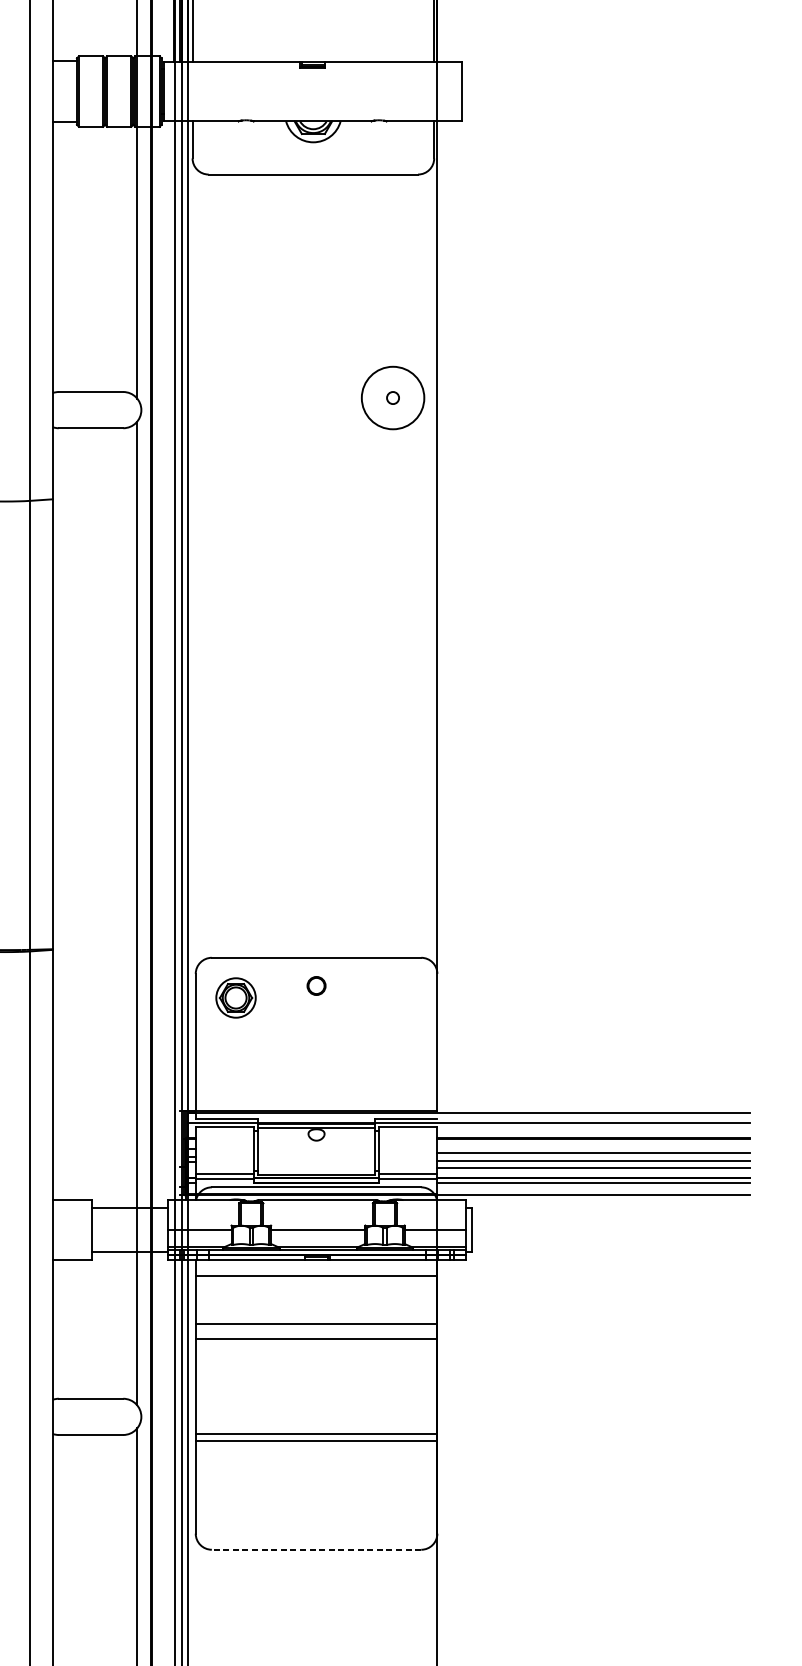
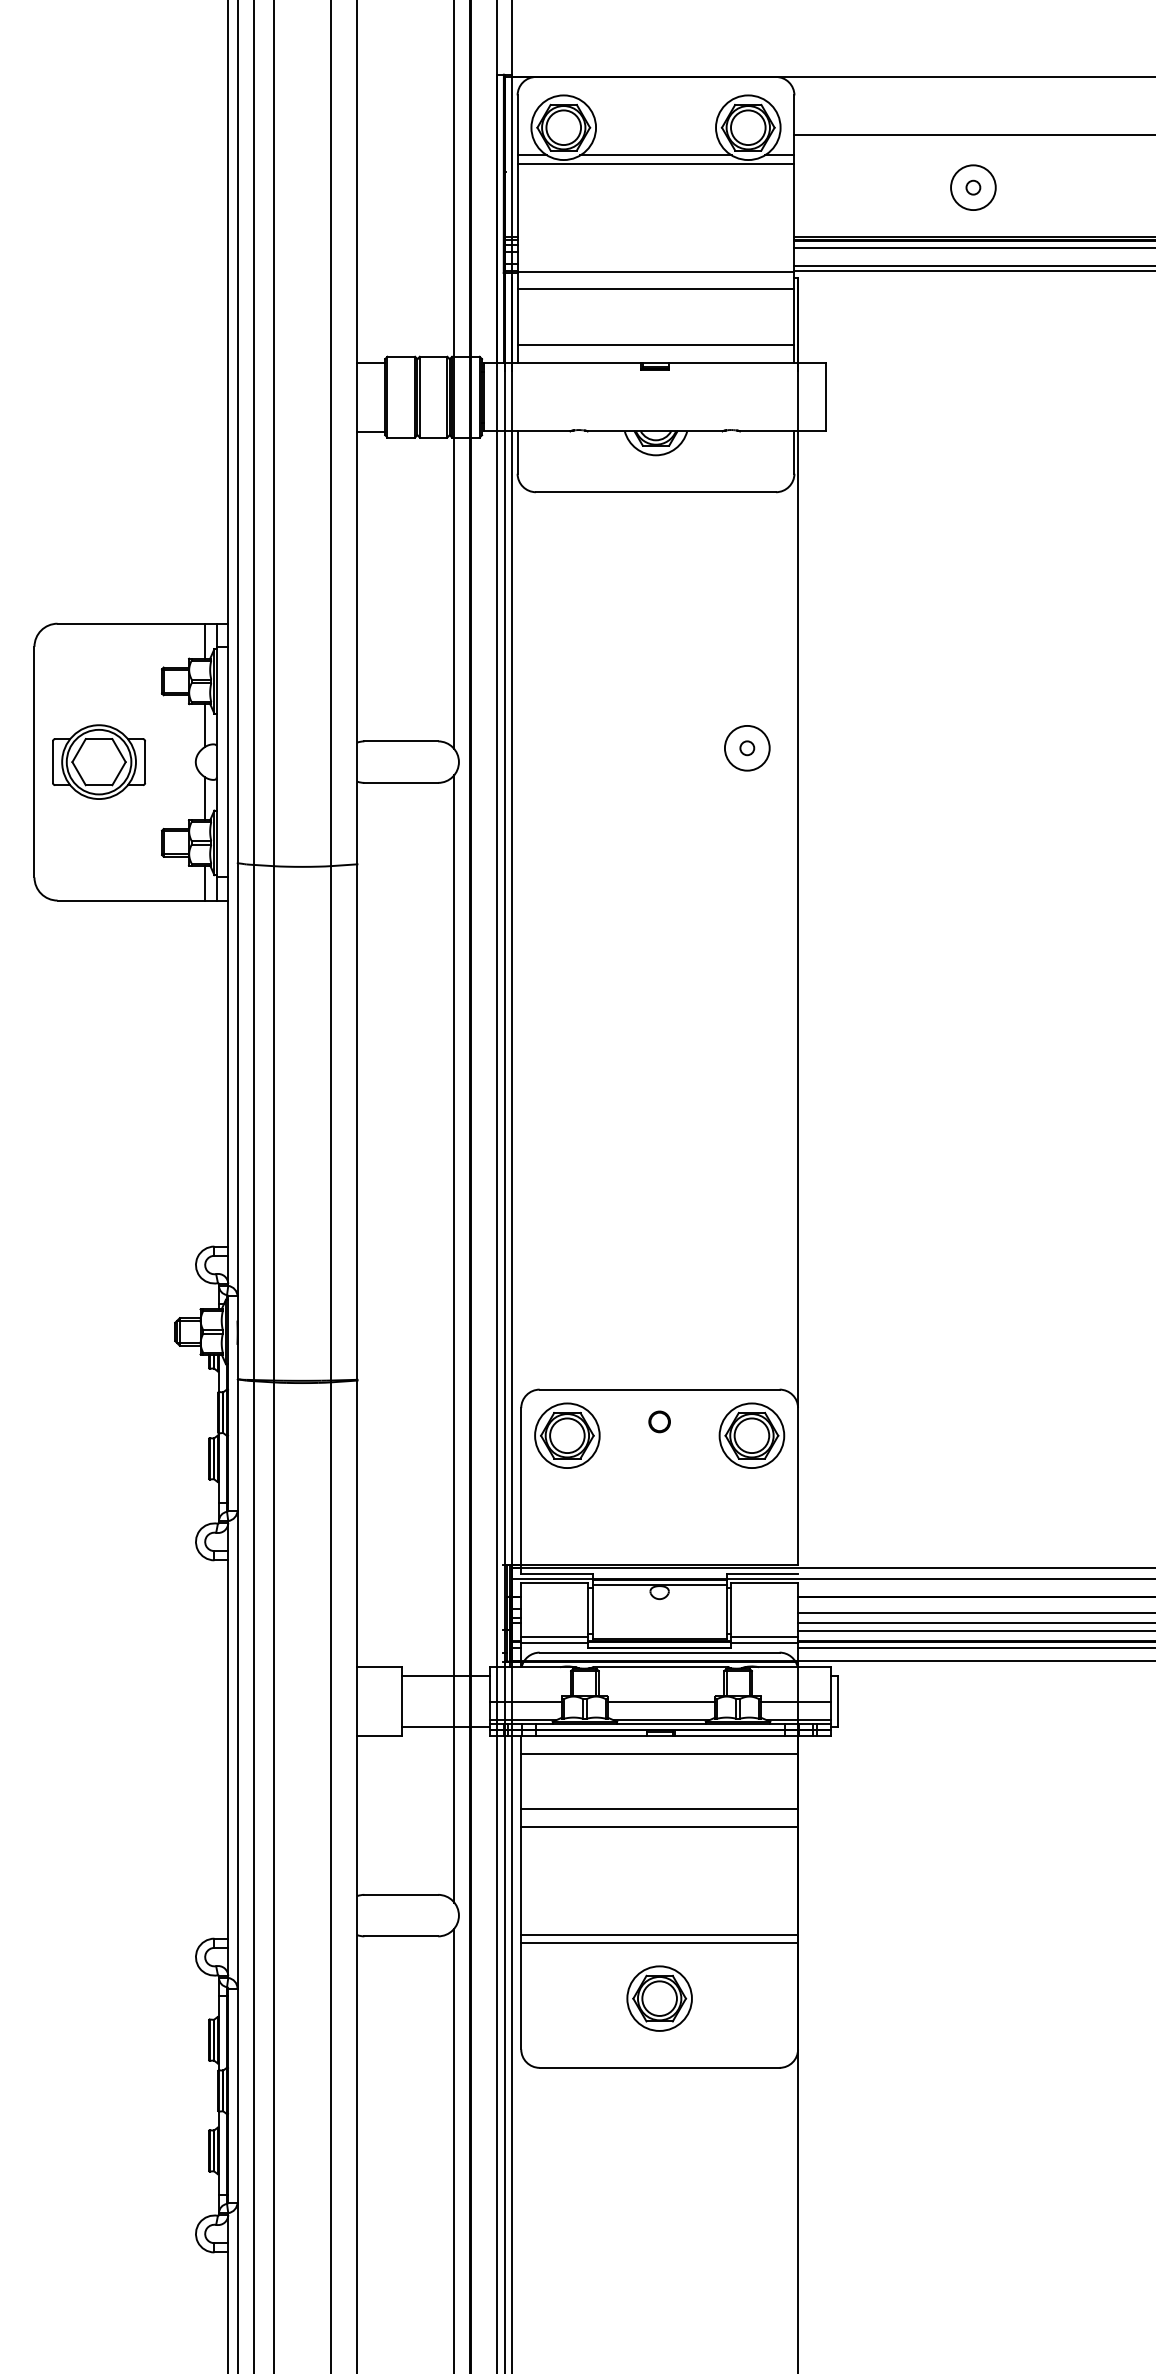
line: (312, 45) -> (655, 344), added
circle: (392, 397) -> (746, 747), size x0.62
part: (236, 997) -> (567, 1435), size x1.43
part: (396, 997) -> (751, 1435), added
part: (316, 1489) -> (659, 1998), added
line: (316, 1549) -> (659, 2067), dashed -> solid

